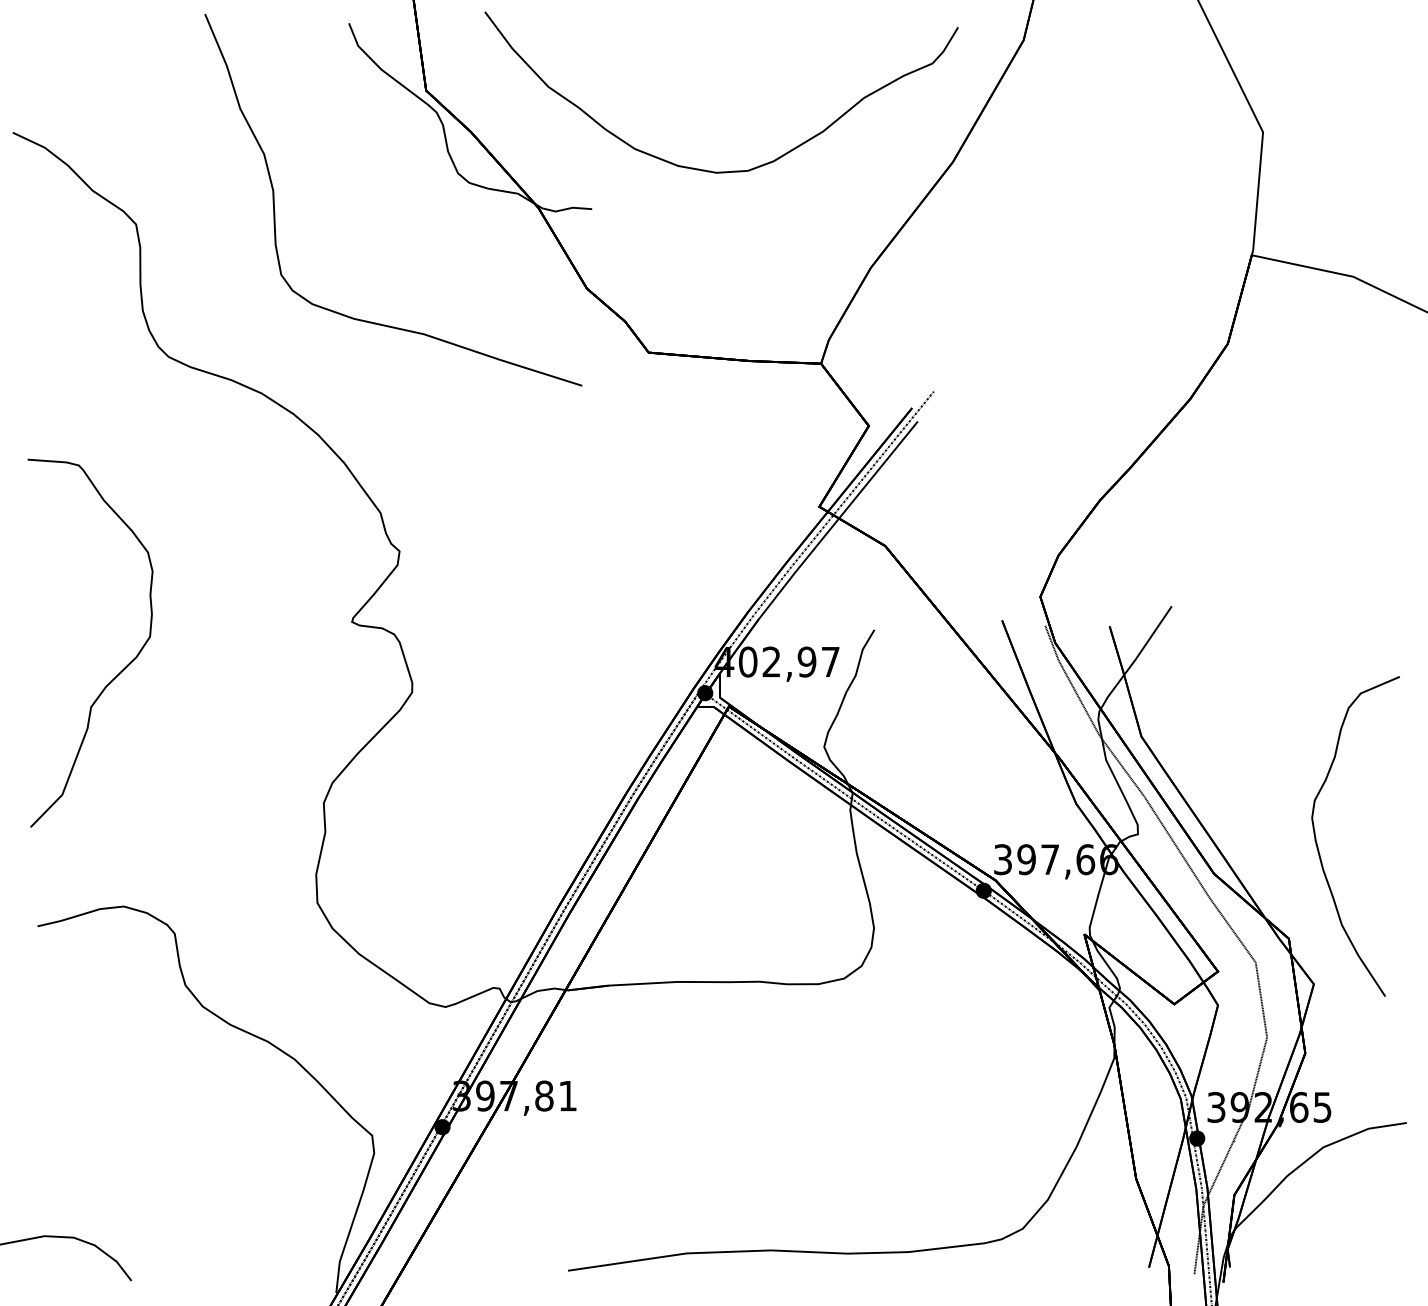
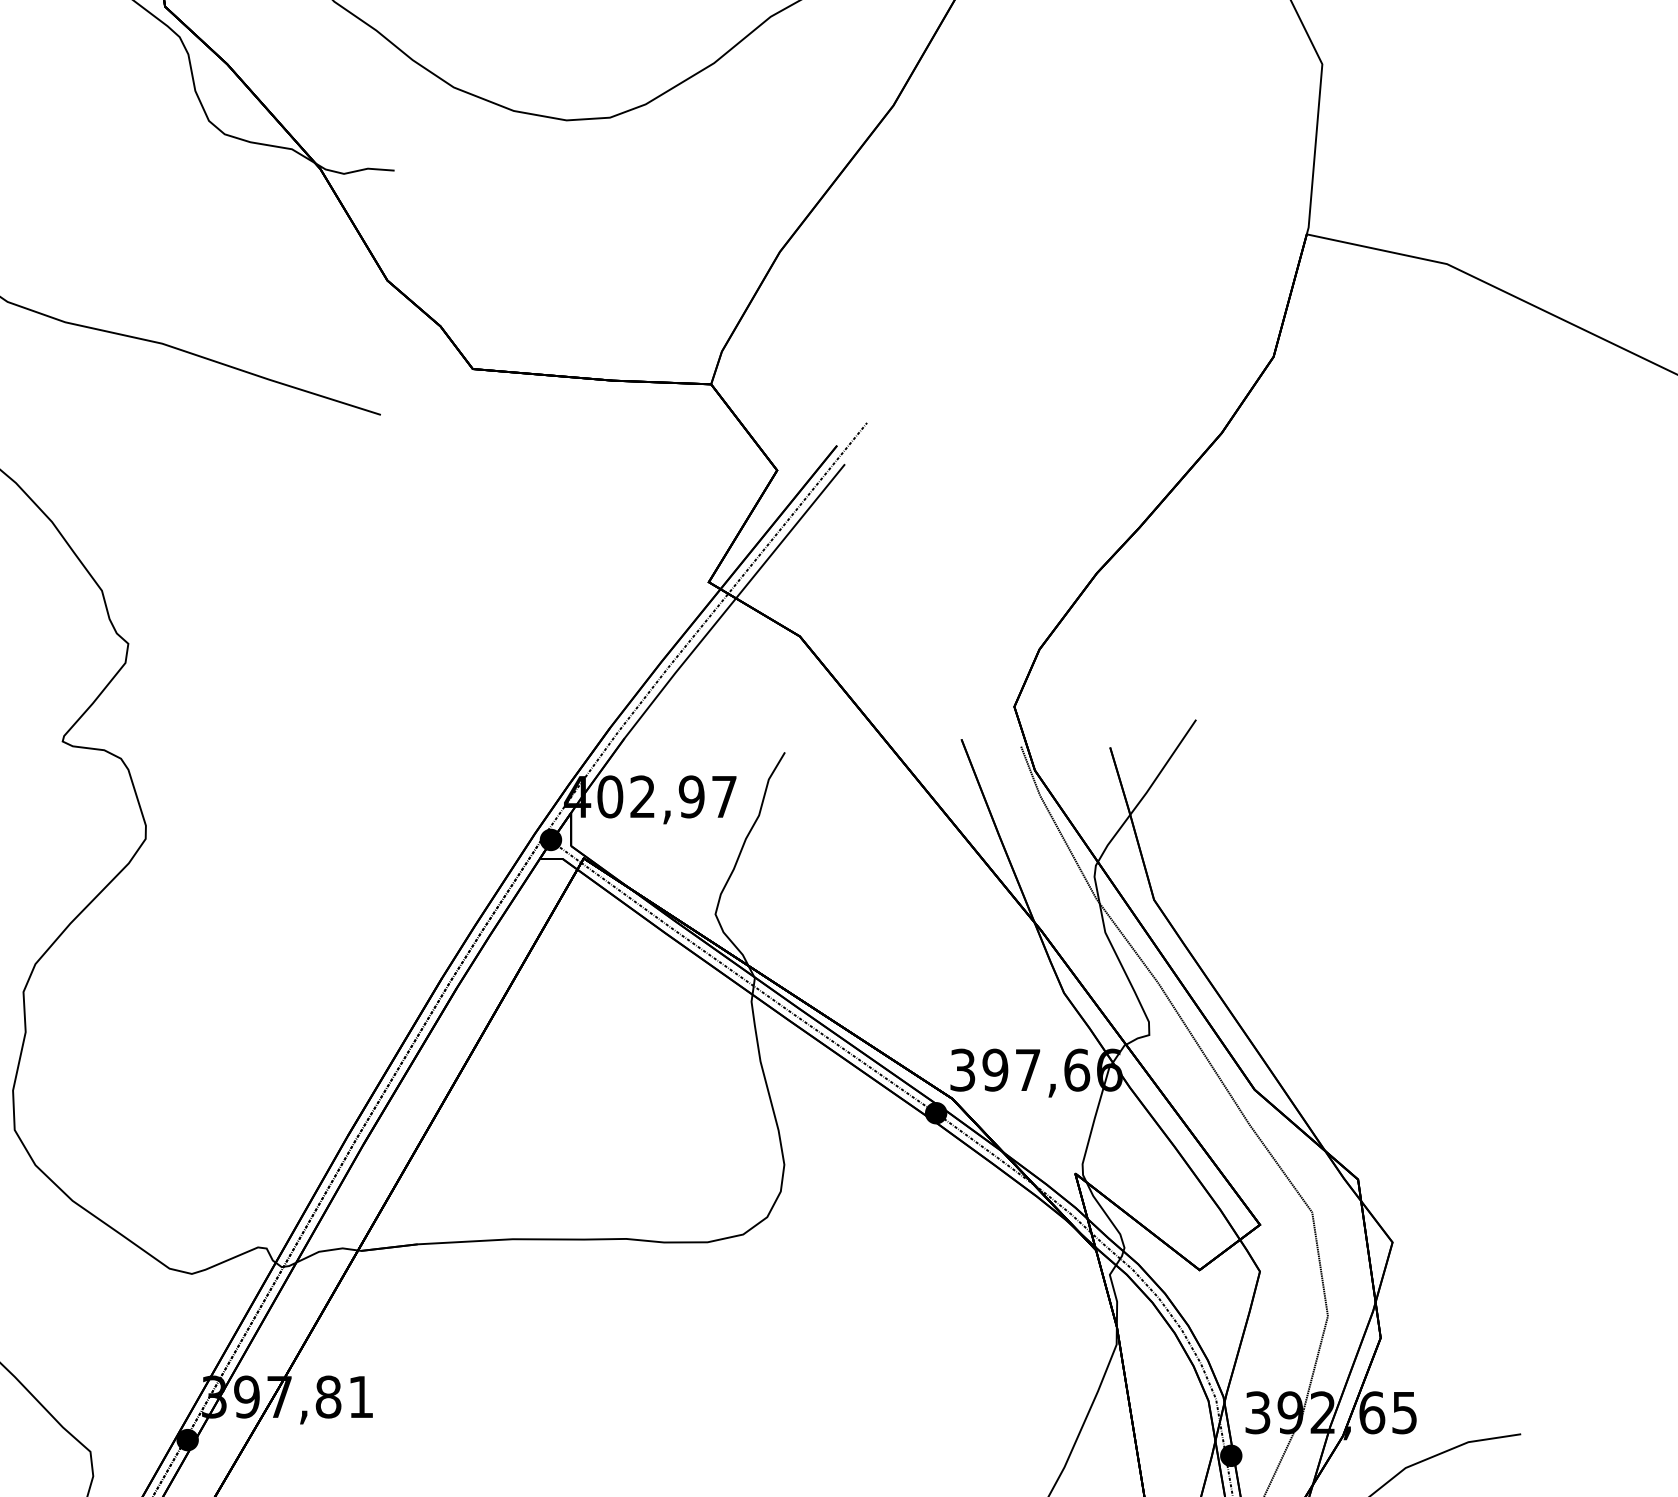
curve: (1318, 846) -> (1398, 1051), removed

